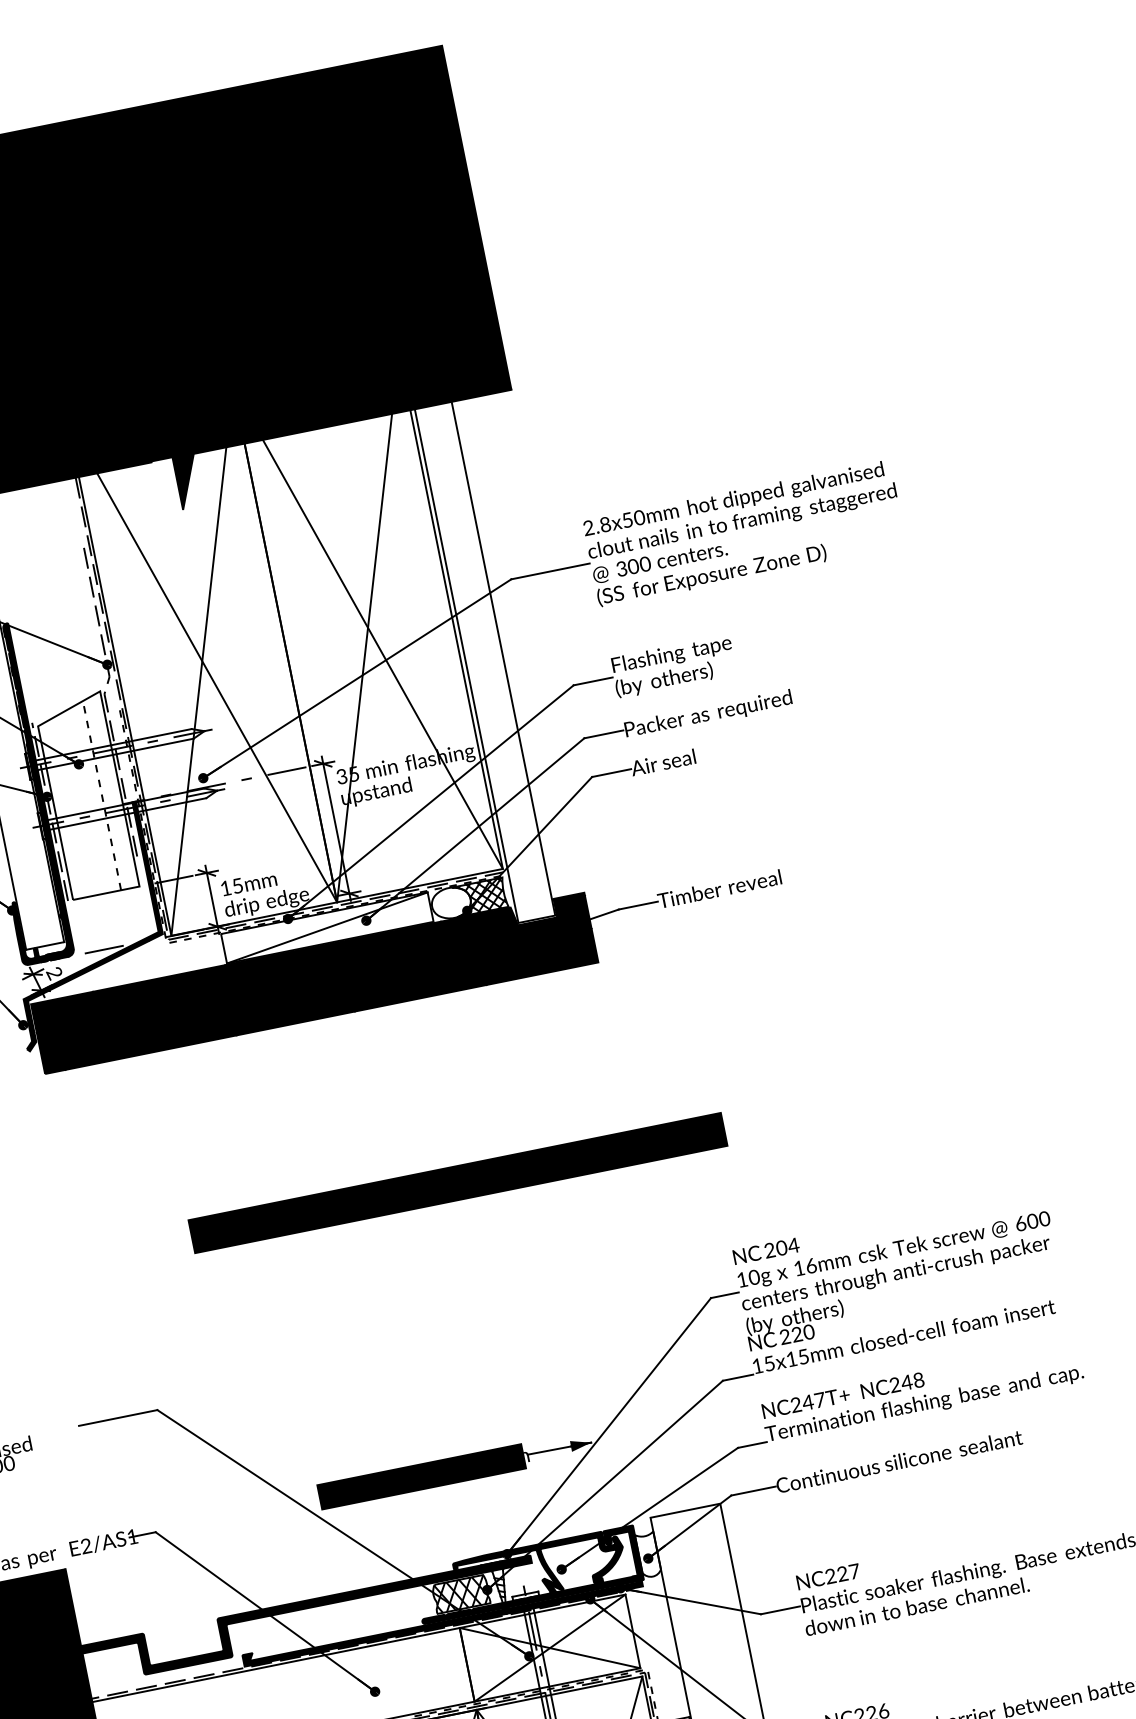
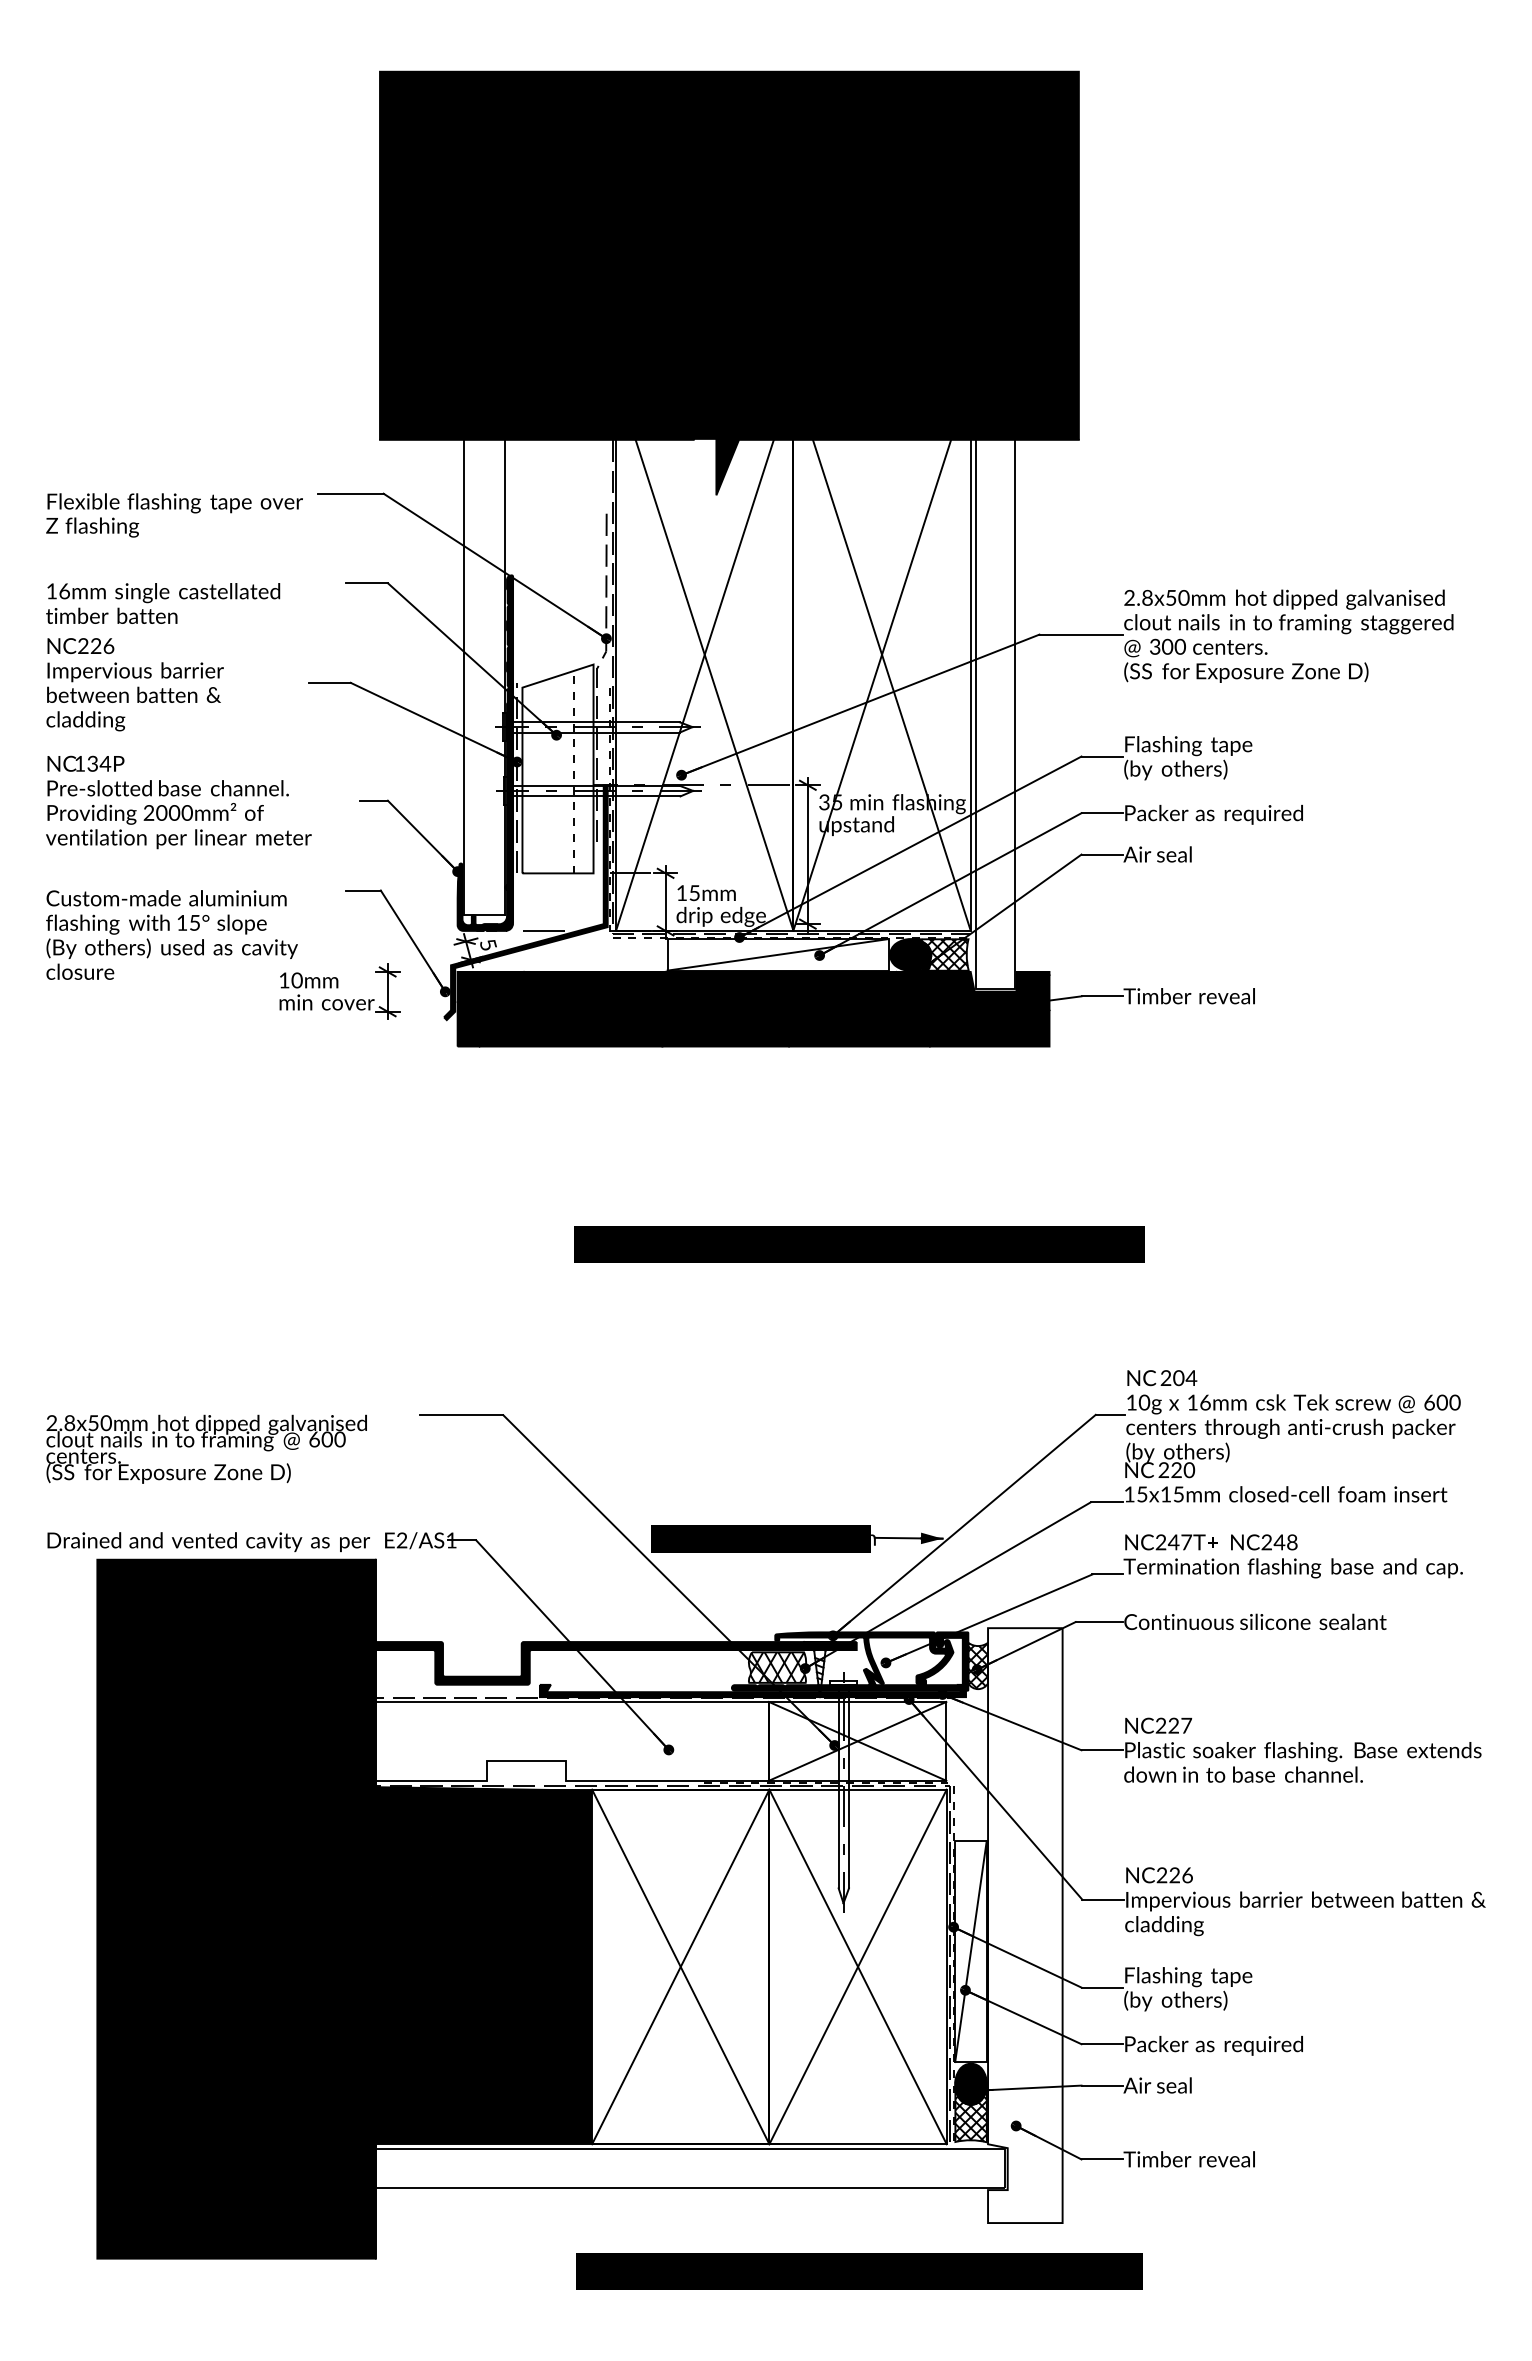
fill: (451, 902) -> (910, 954), added
text: (53, 973) -> (487, 945), 2 -> 5
hatch: (648, 1555) -> (978, 1666), added

